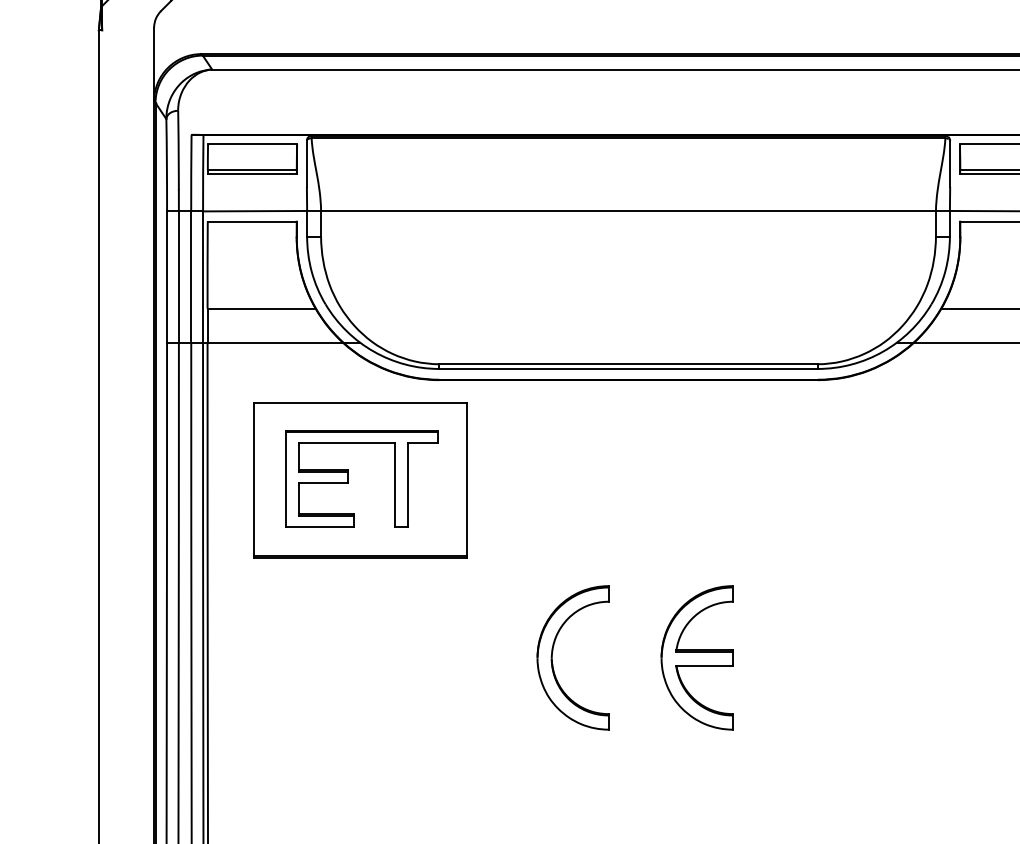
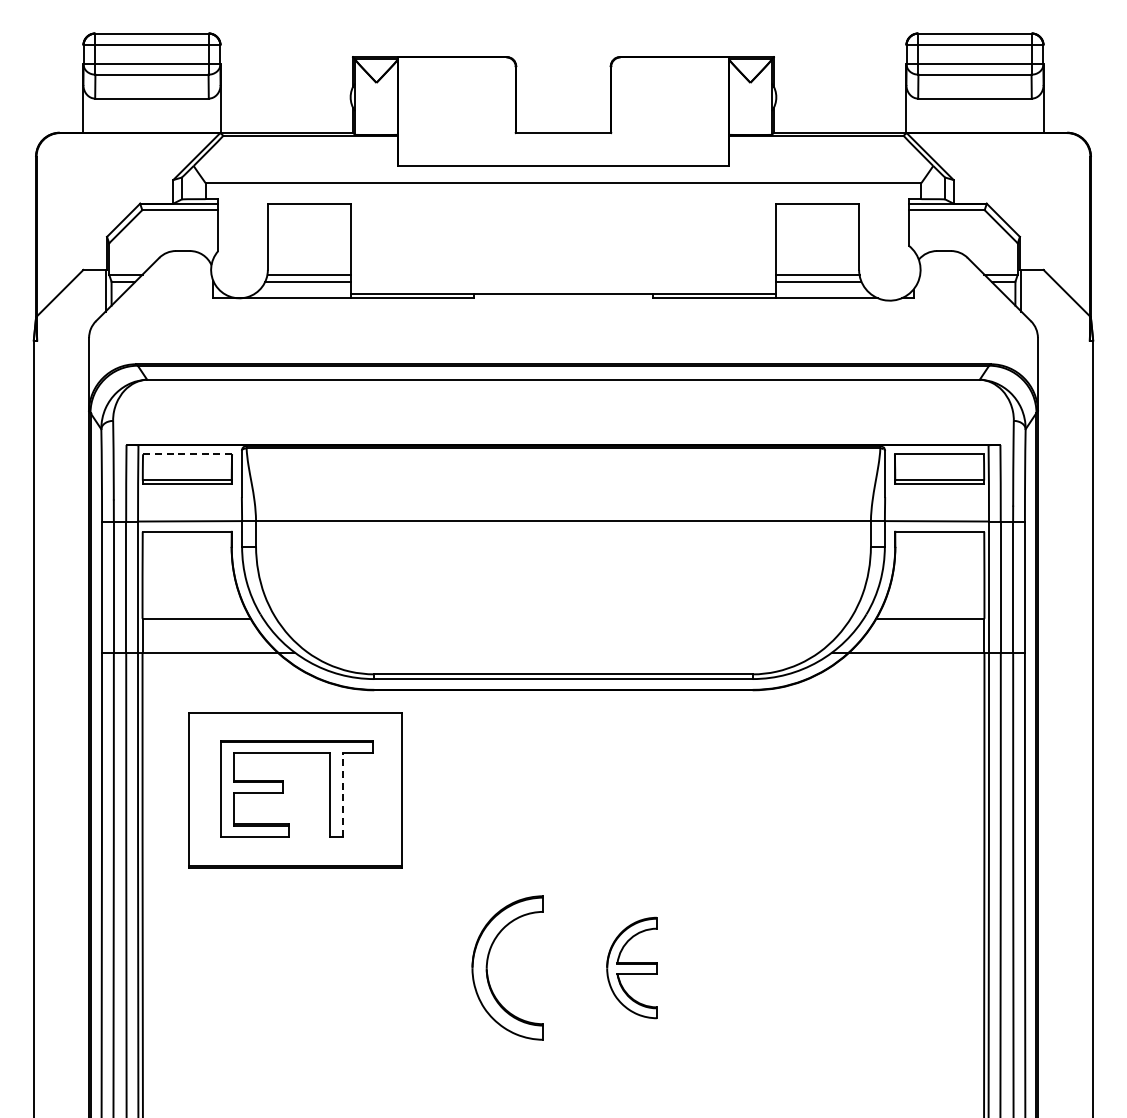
line: (252, 144) -> (187, 454), solid -> dashed
line: (408, 484) -> (343, 794), solid -> dashed
part: (696, 657) -> (631, 967), size x0.7

